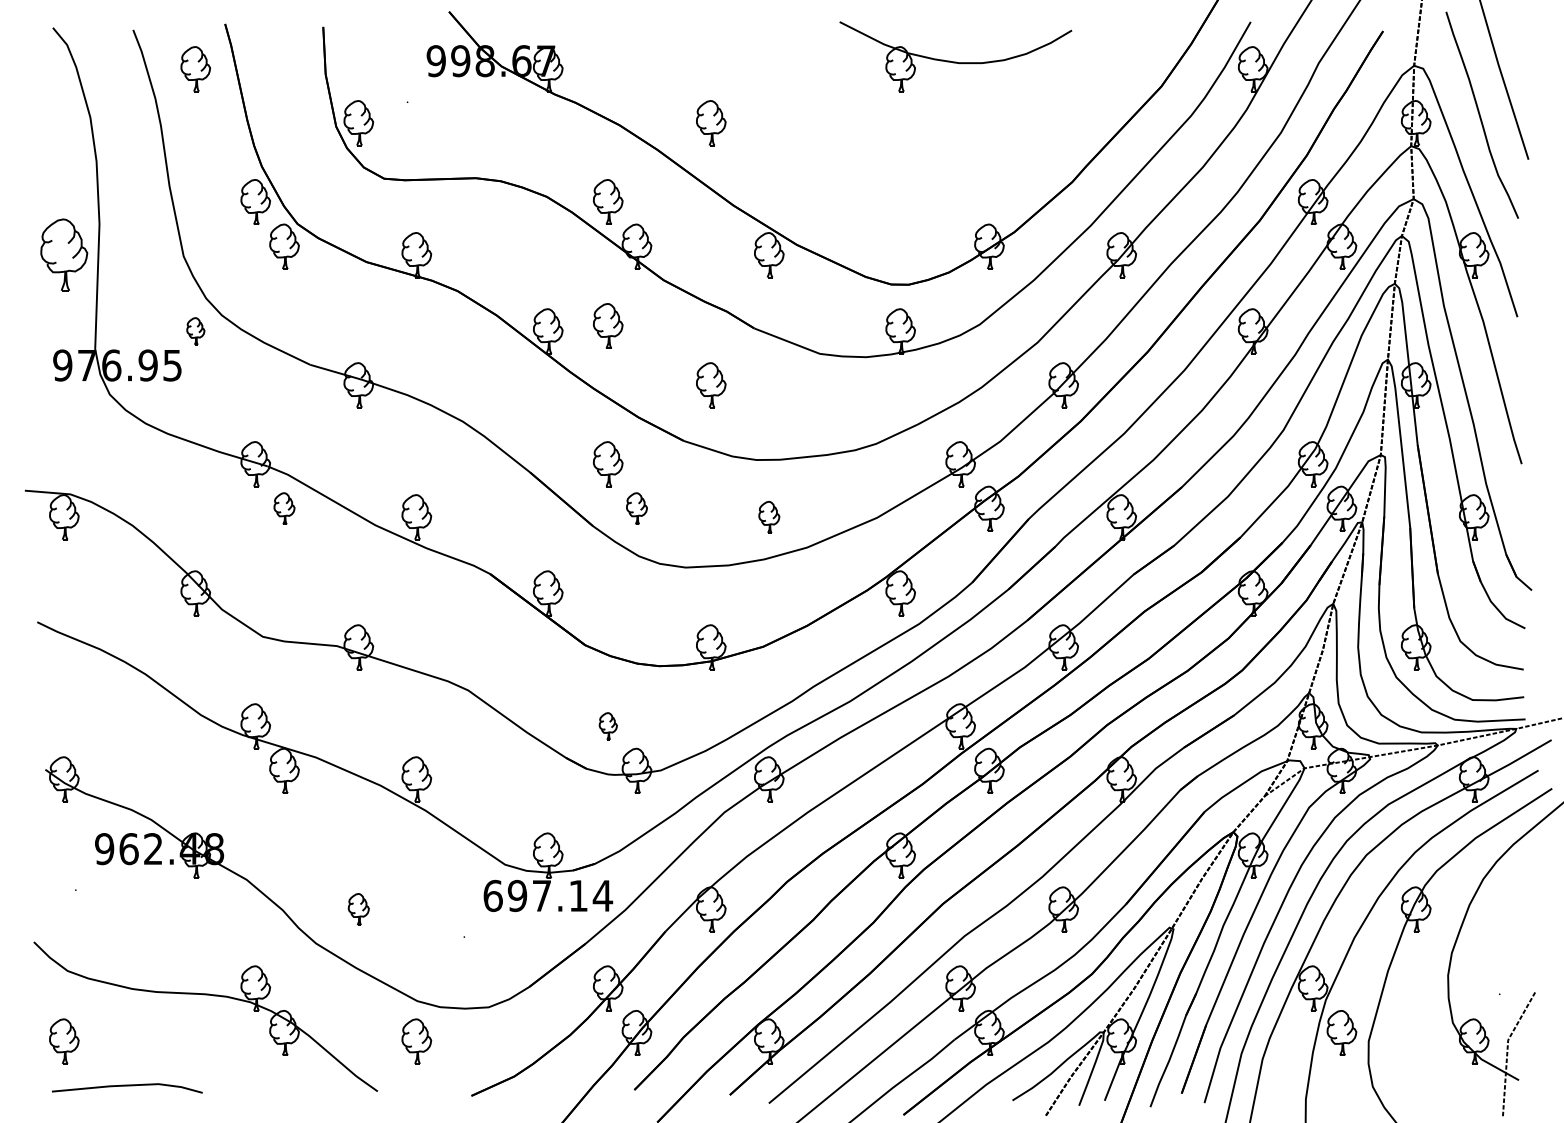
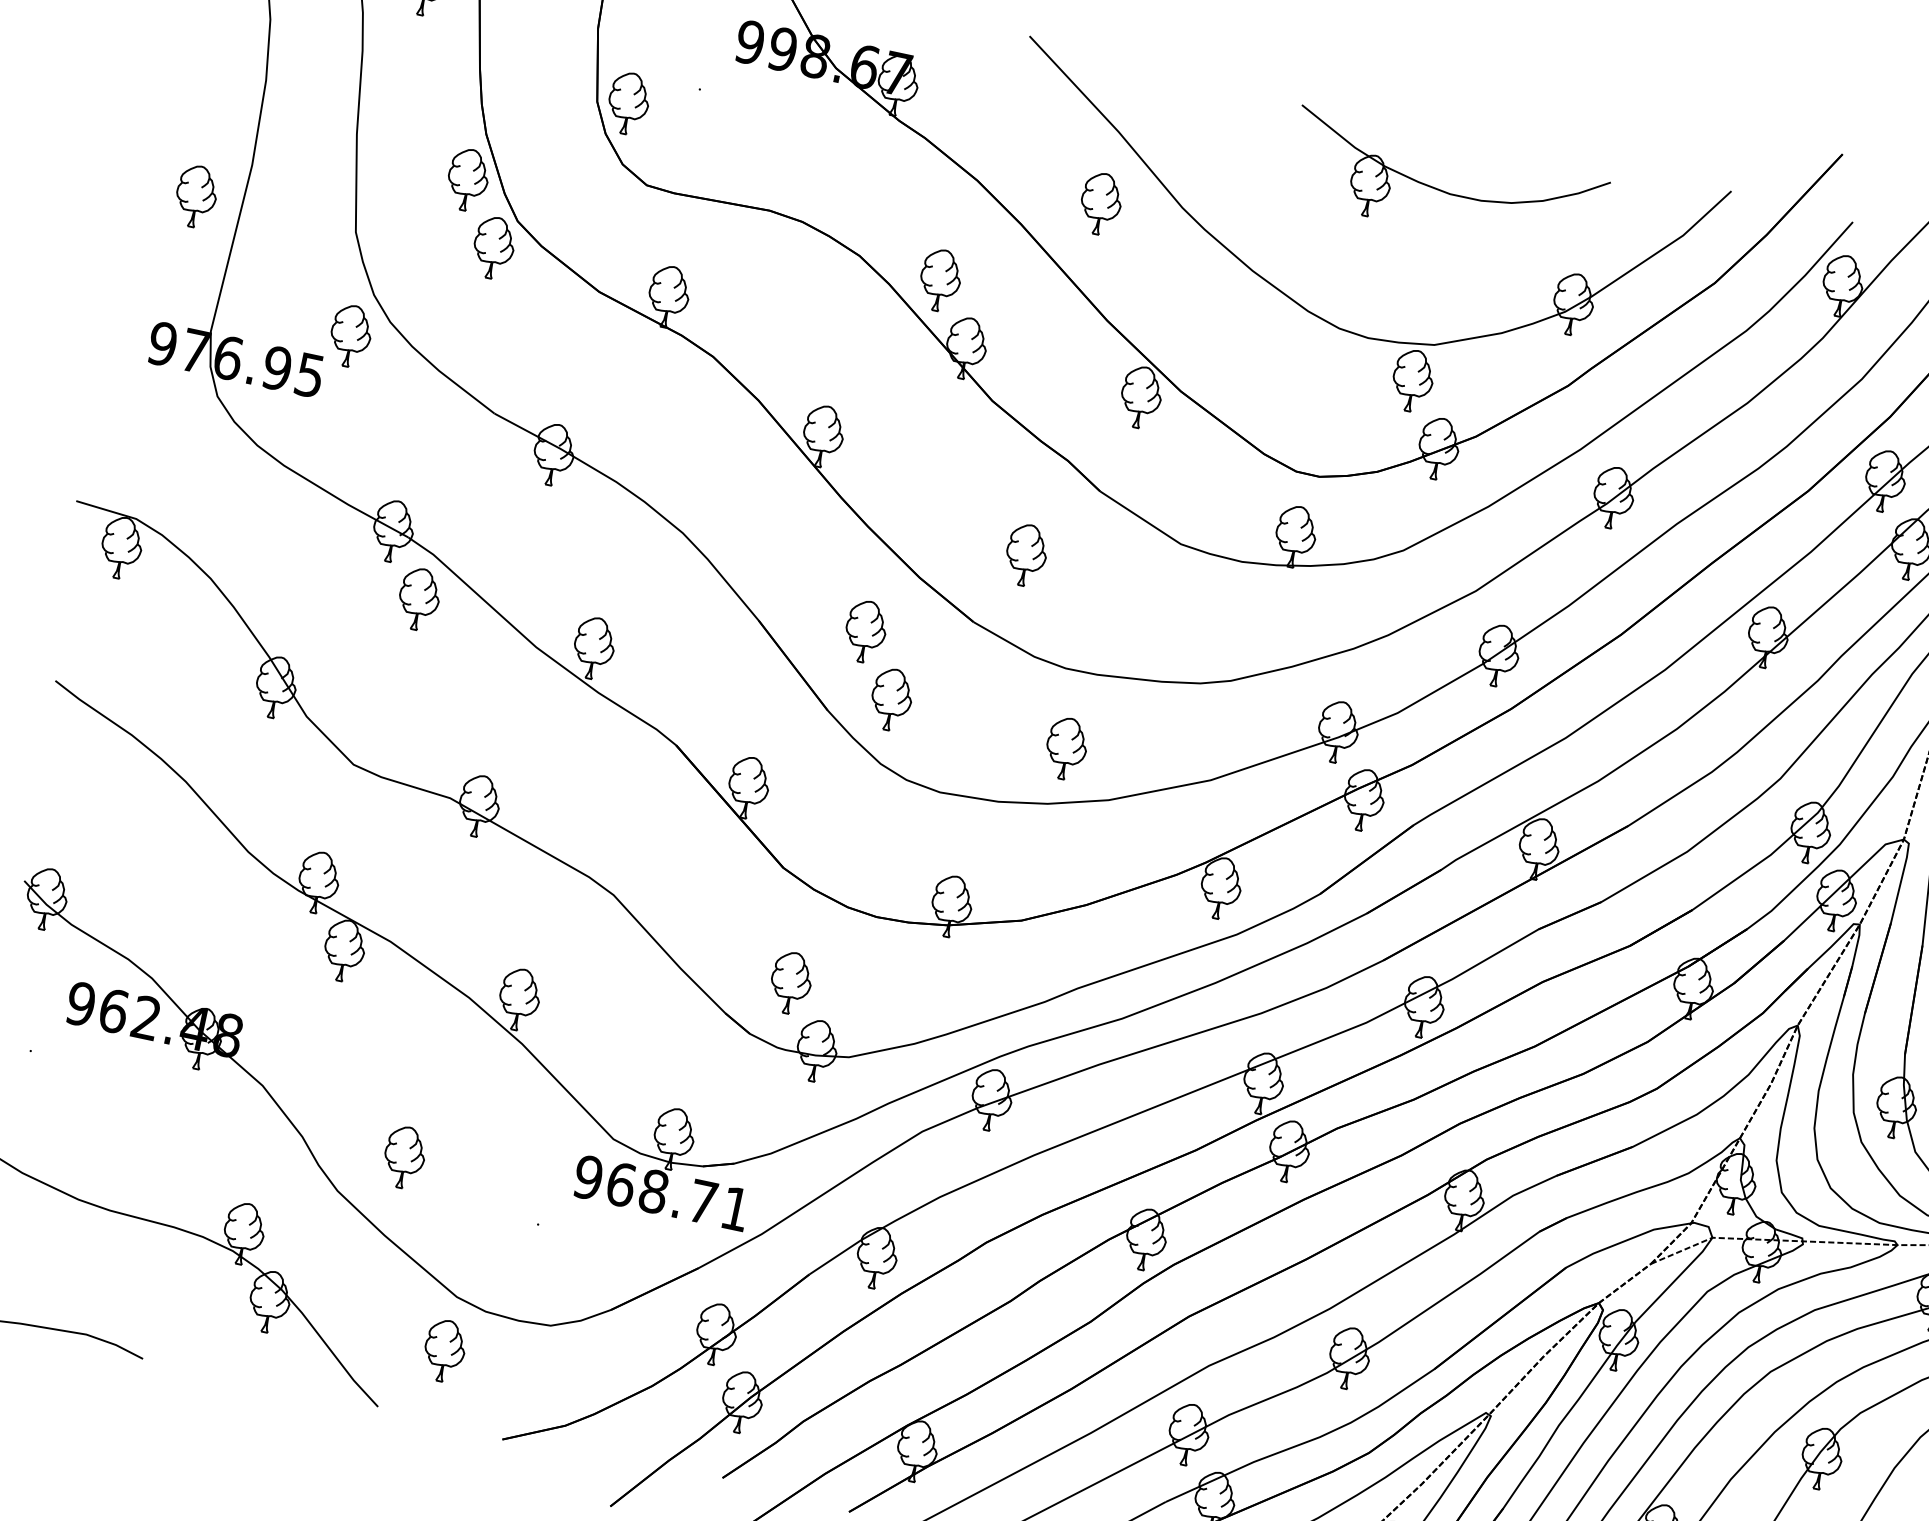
part: (880, 168) -> (1314, 312), added
part: (64, 255) -> (196, 197), size x0.62
part: (608, 325) -> (905, 445), removed
part: (195, 331) -> (350, 336), size x1.67
part: (284, 508) -> (419, 598), size x1.43
part: (636, 508) -> (890, 699), size x1.43
part: (769, 517) -> (1066, 749), size x1.43
part: (608, 726) -> (791, 983), size x1.67
text: (548, 895) -> (662, 1192), 697.14 -> 968.71
part: (358, 909) -> (404, 1157), size x1.43

